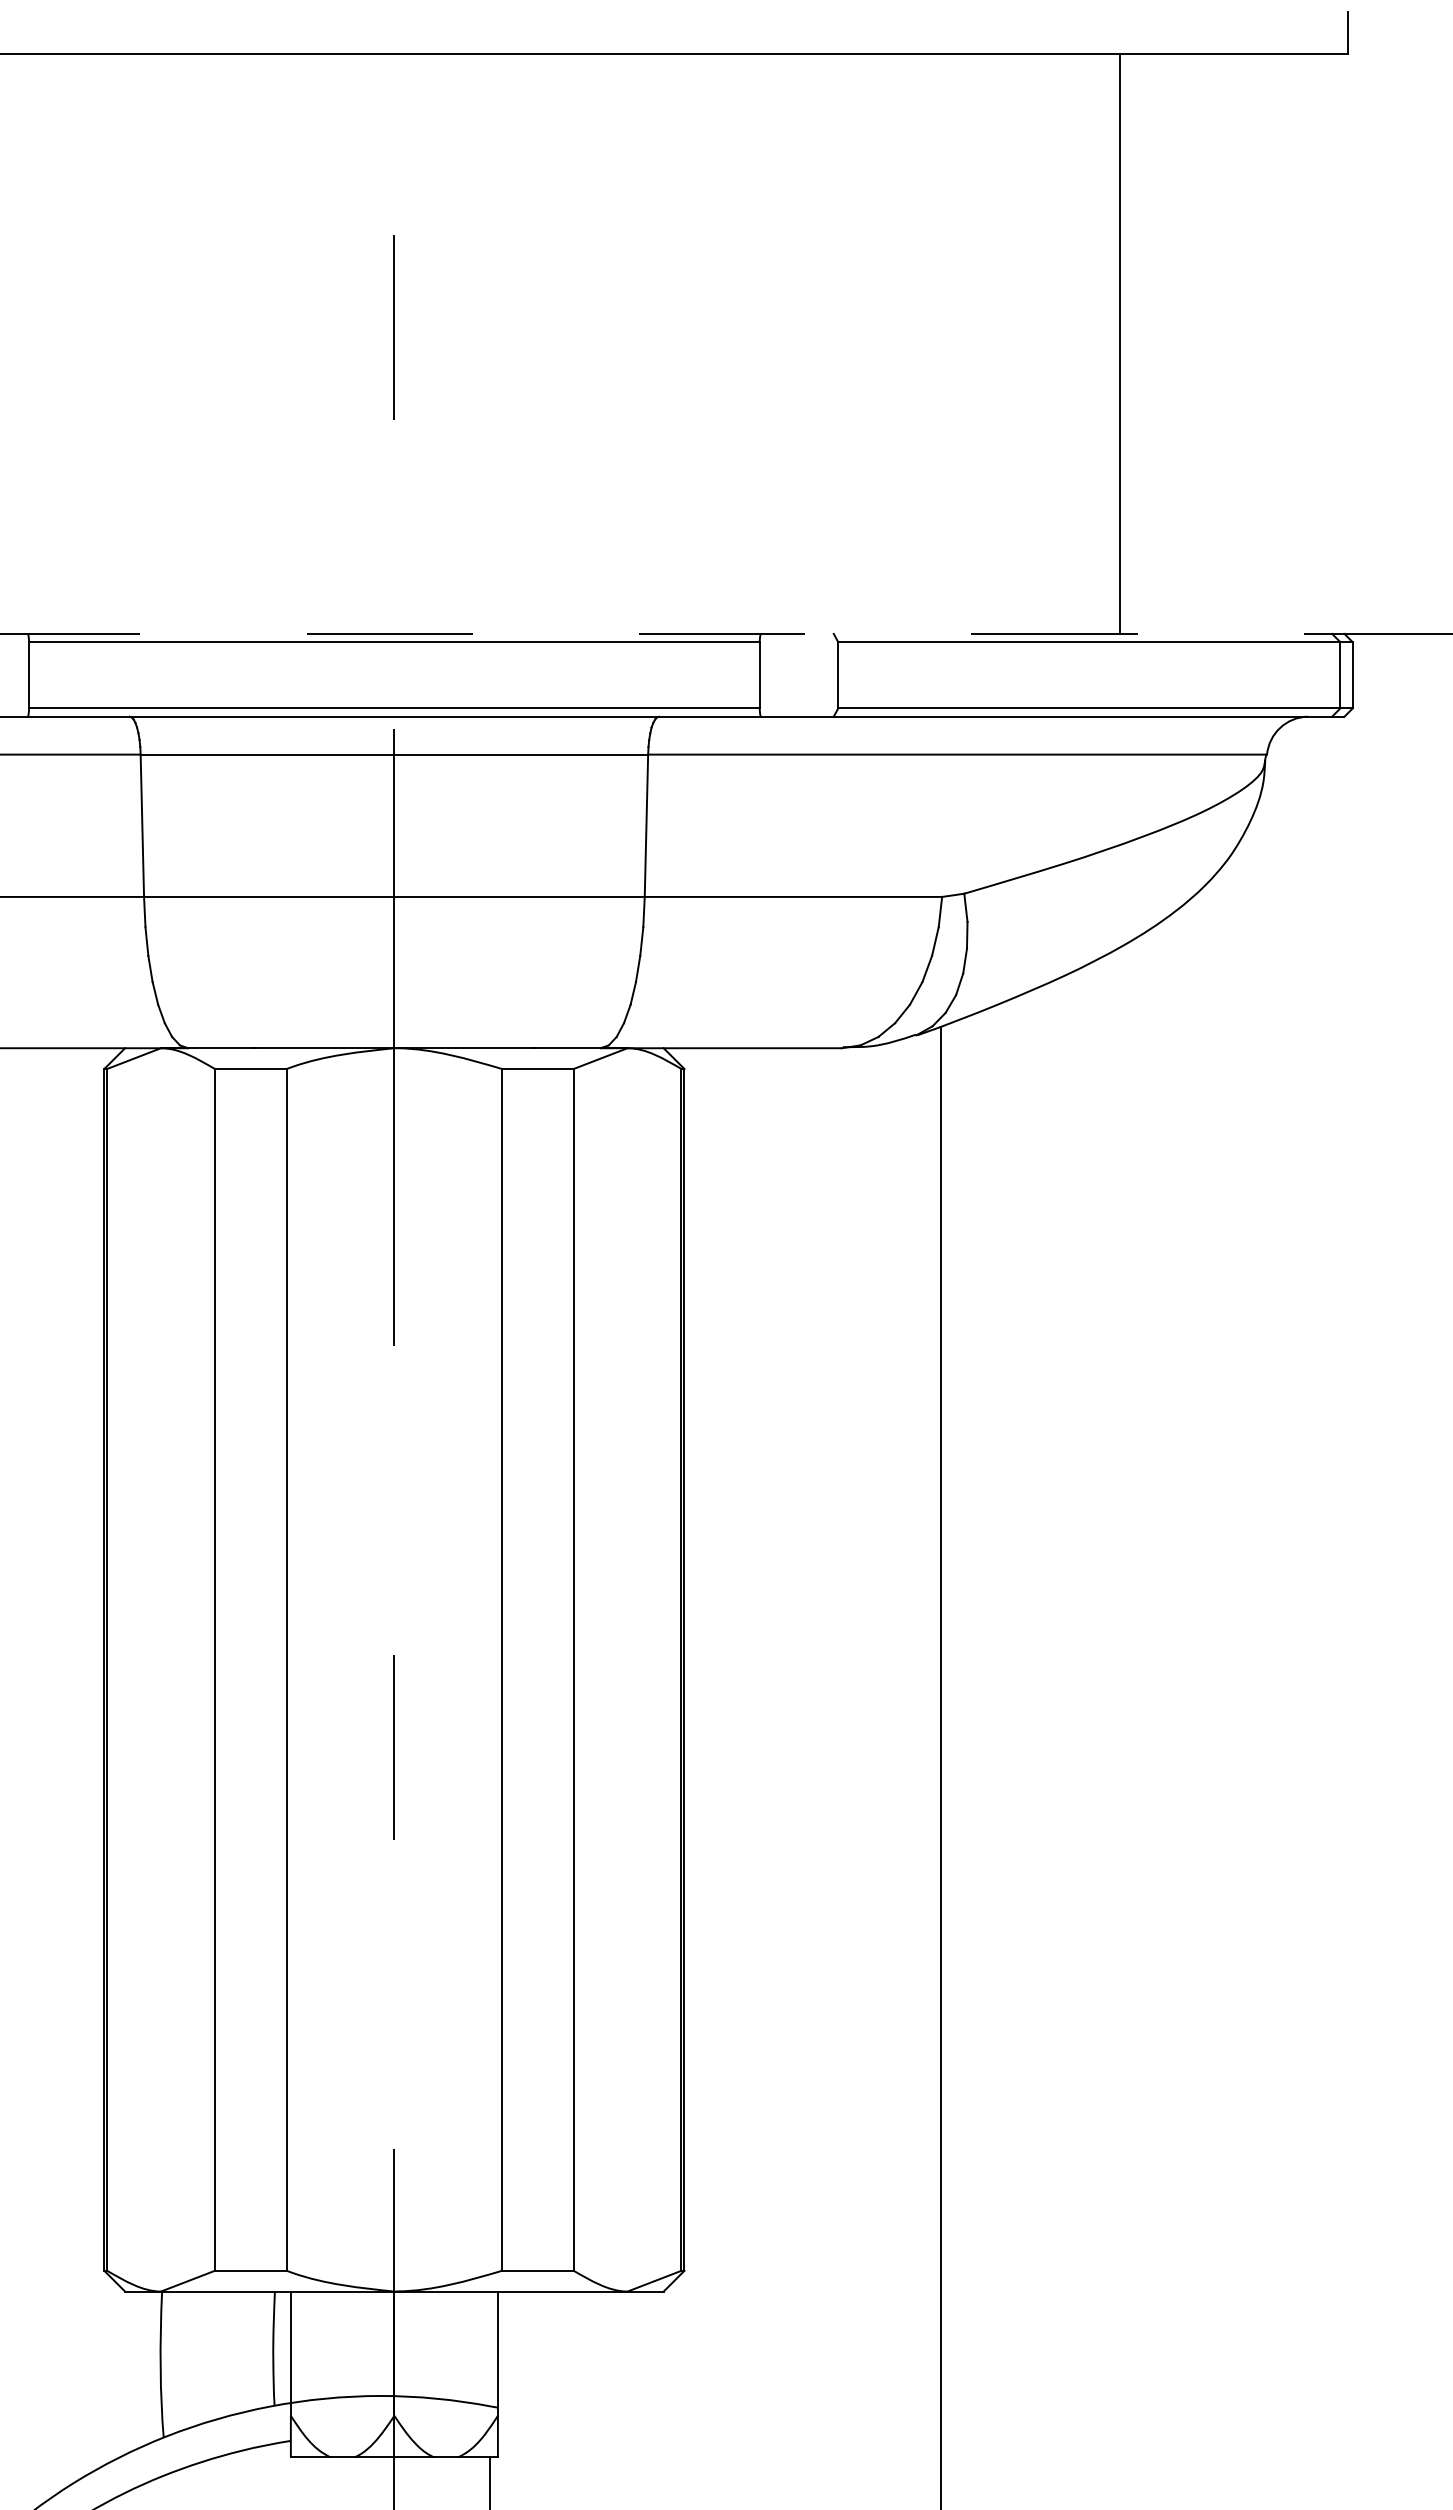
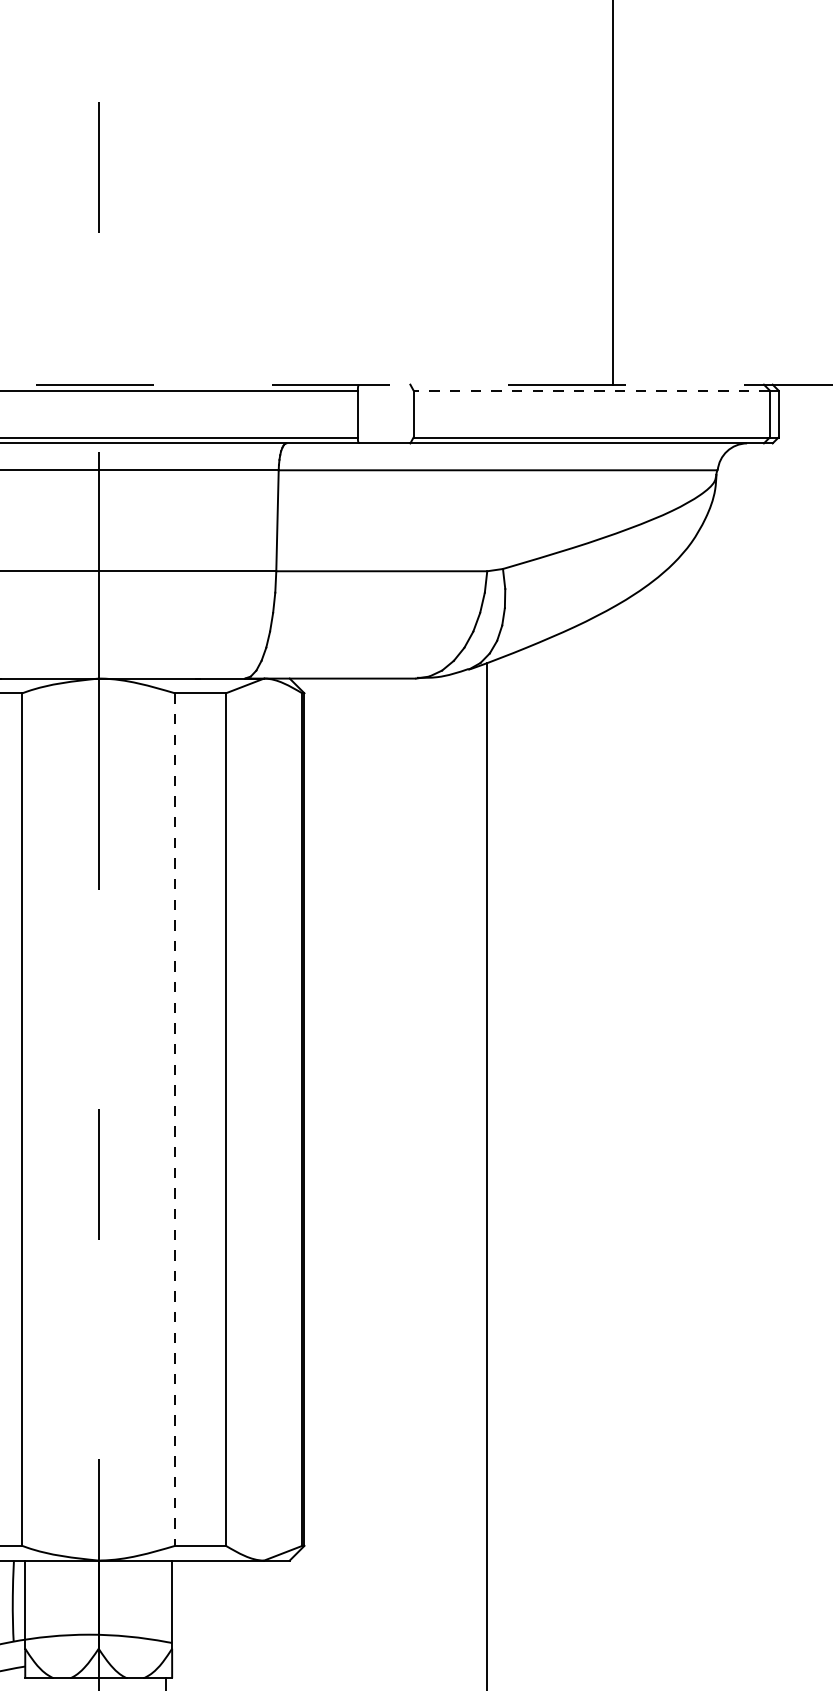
line: (1088, 642) -> (591, 390), solid -> dashed
line: (502, 1669) -> (175, 1119), solid -> dashed

